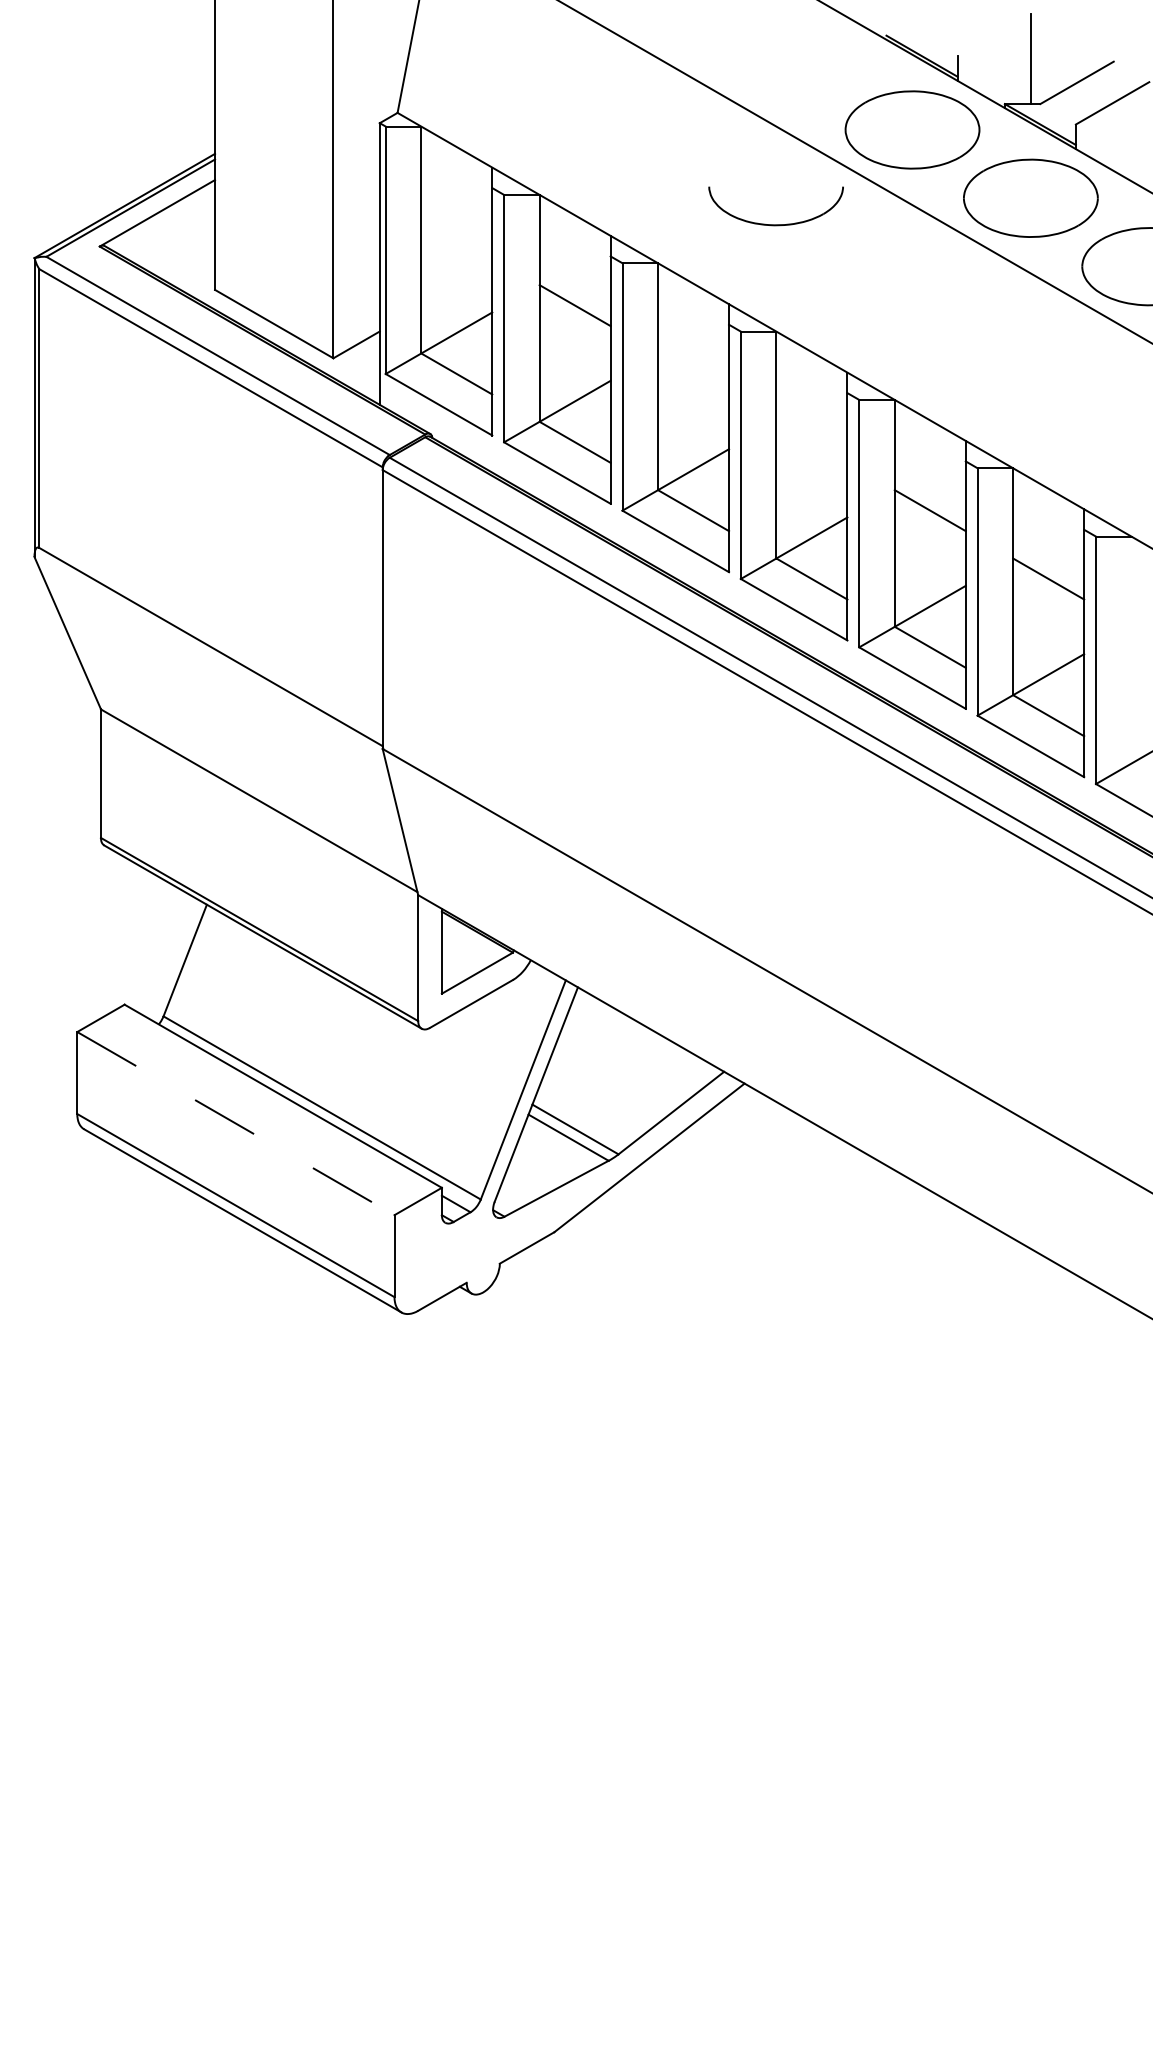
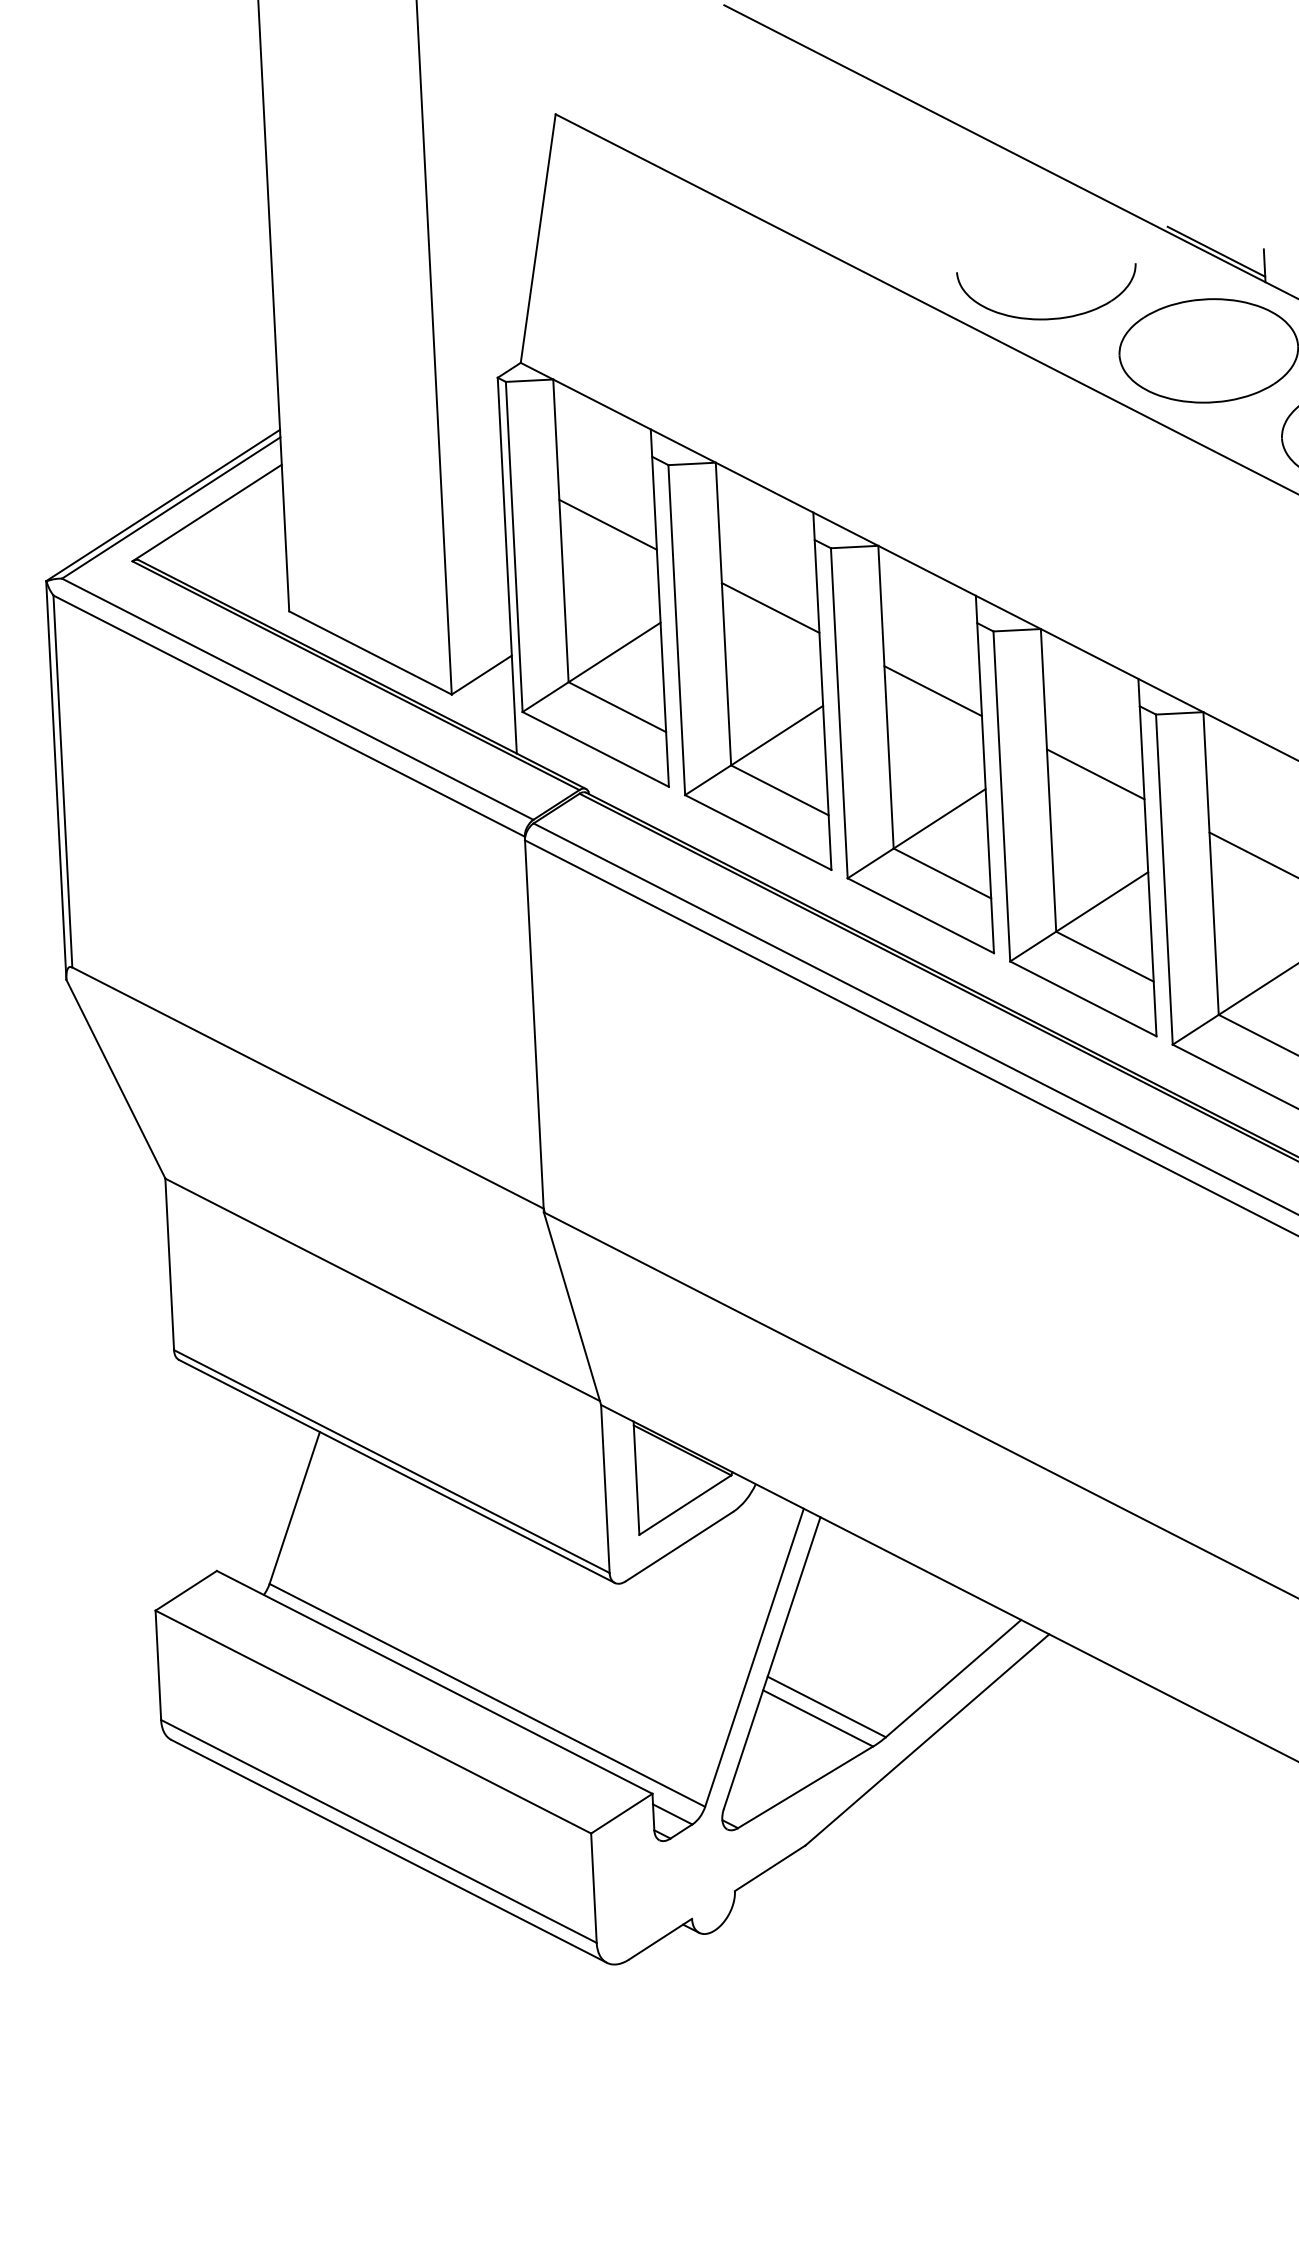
part: (775, 224) -> (1047, 318), moved
line: (456, 236) -> (607, 523), added
line: (693, 373) -> (933, 690), added
line: (811, 441) -> (1095, 773), added
line: (236, 1123) -> (374, 1721), dashed -> solid

